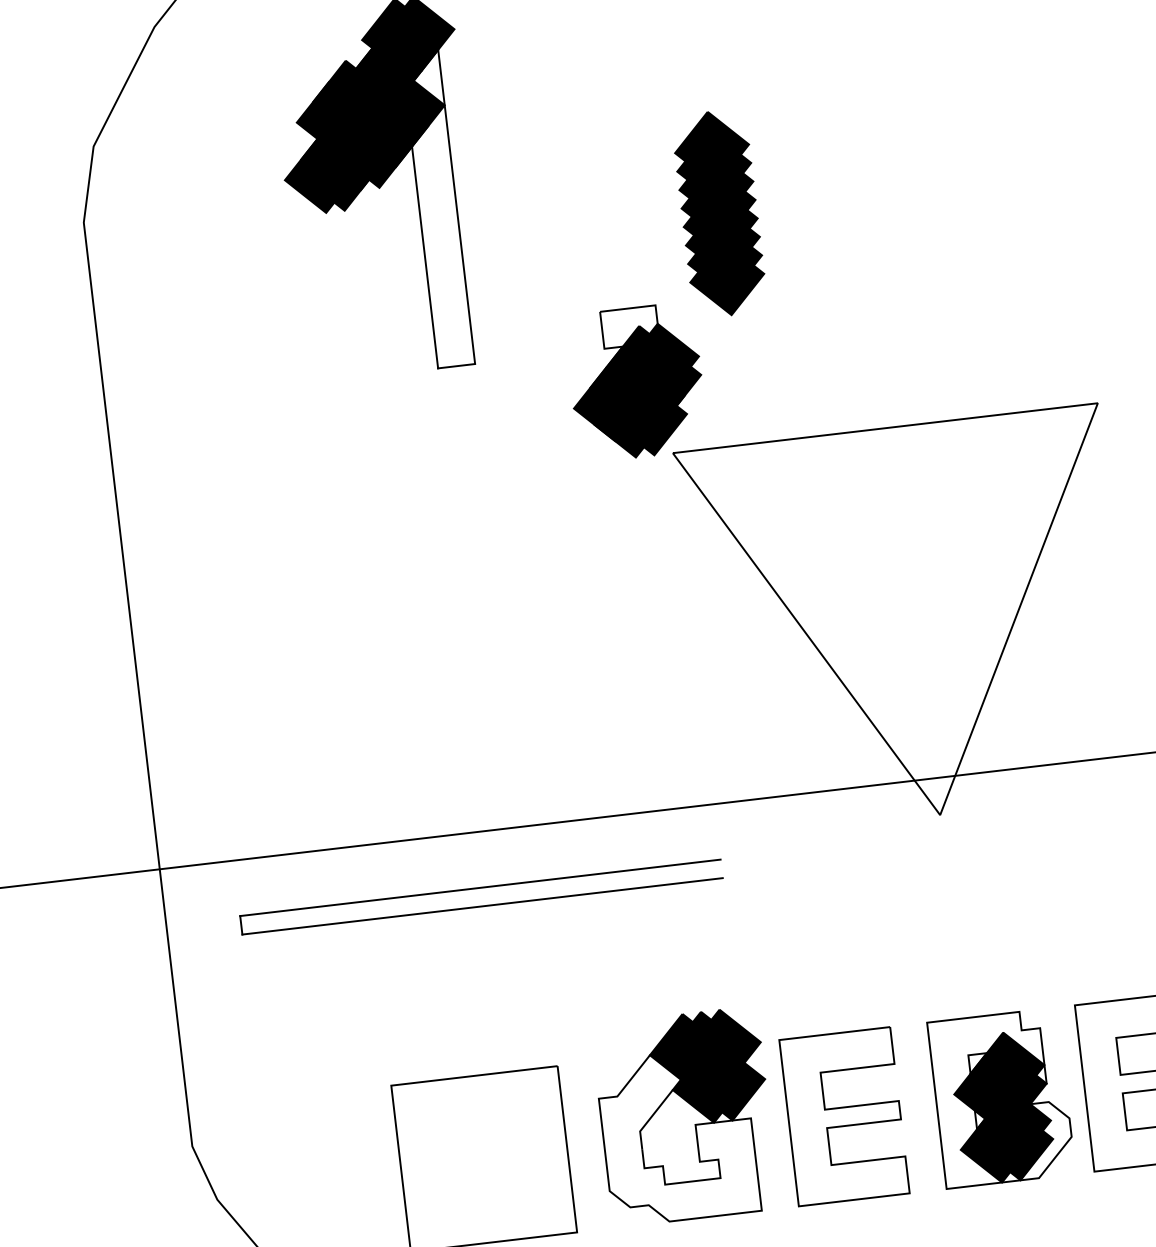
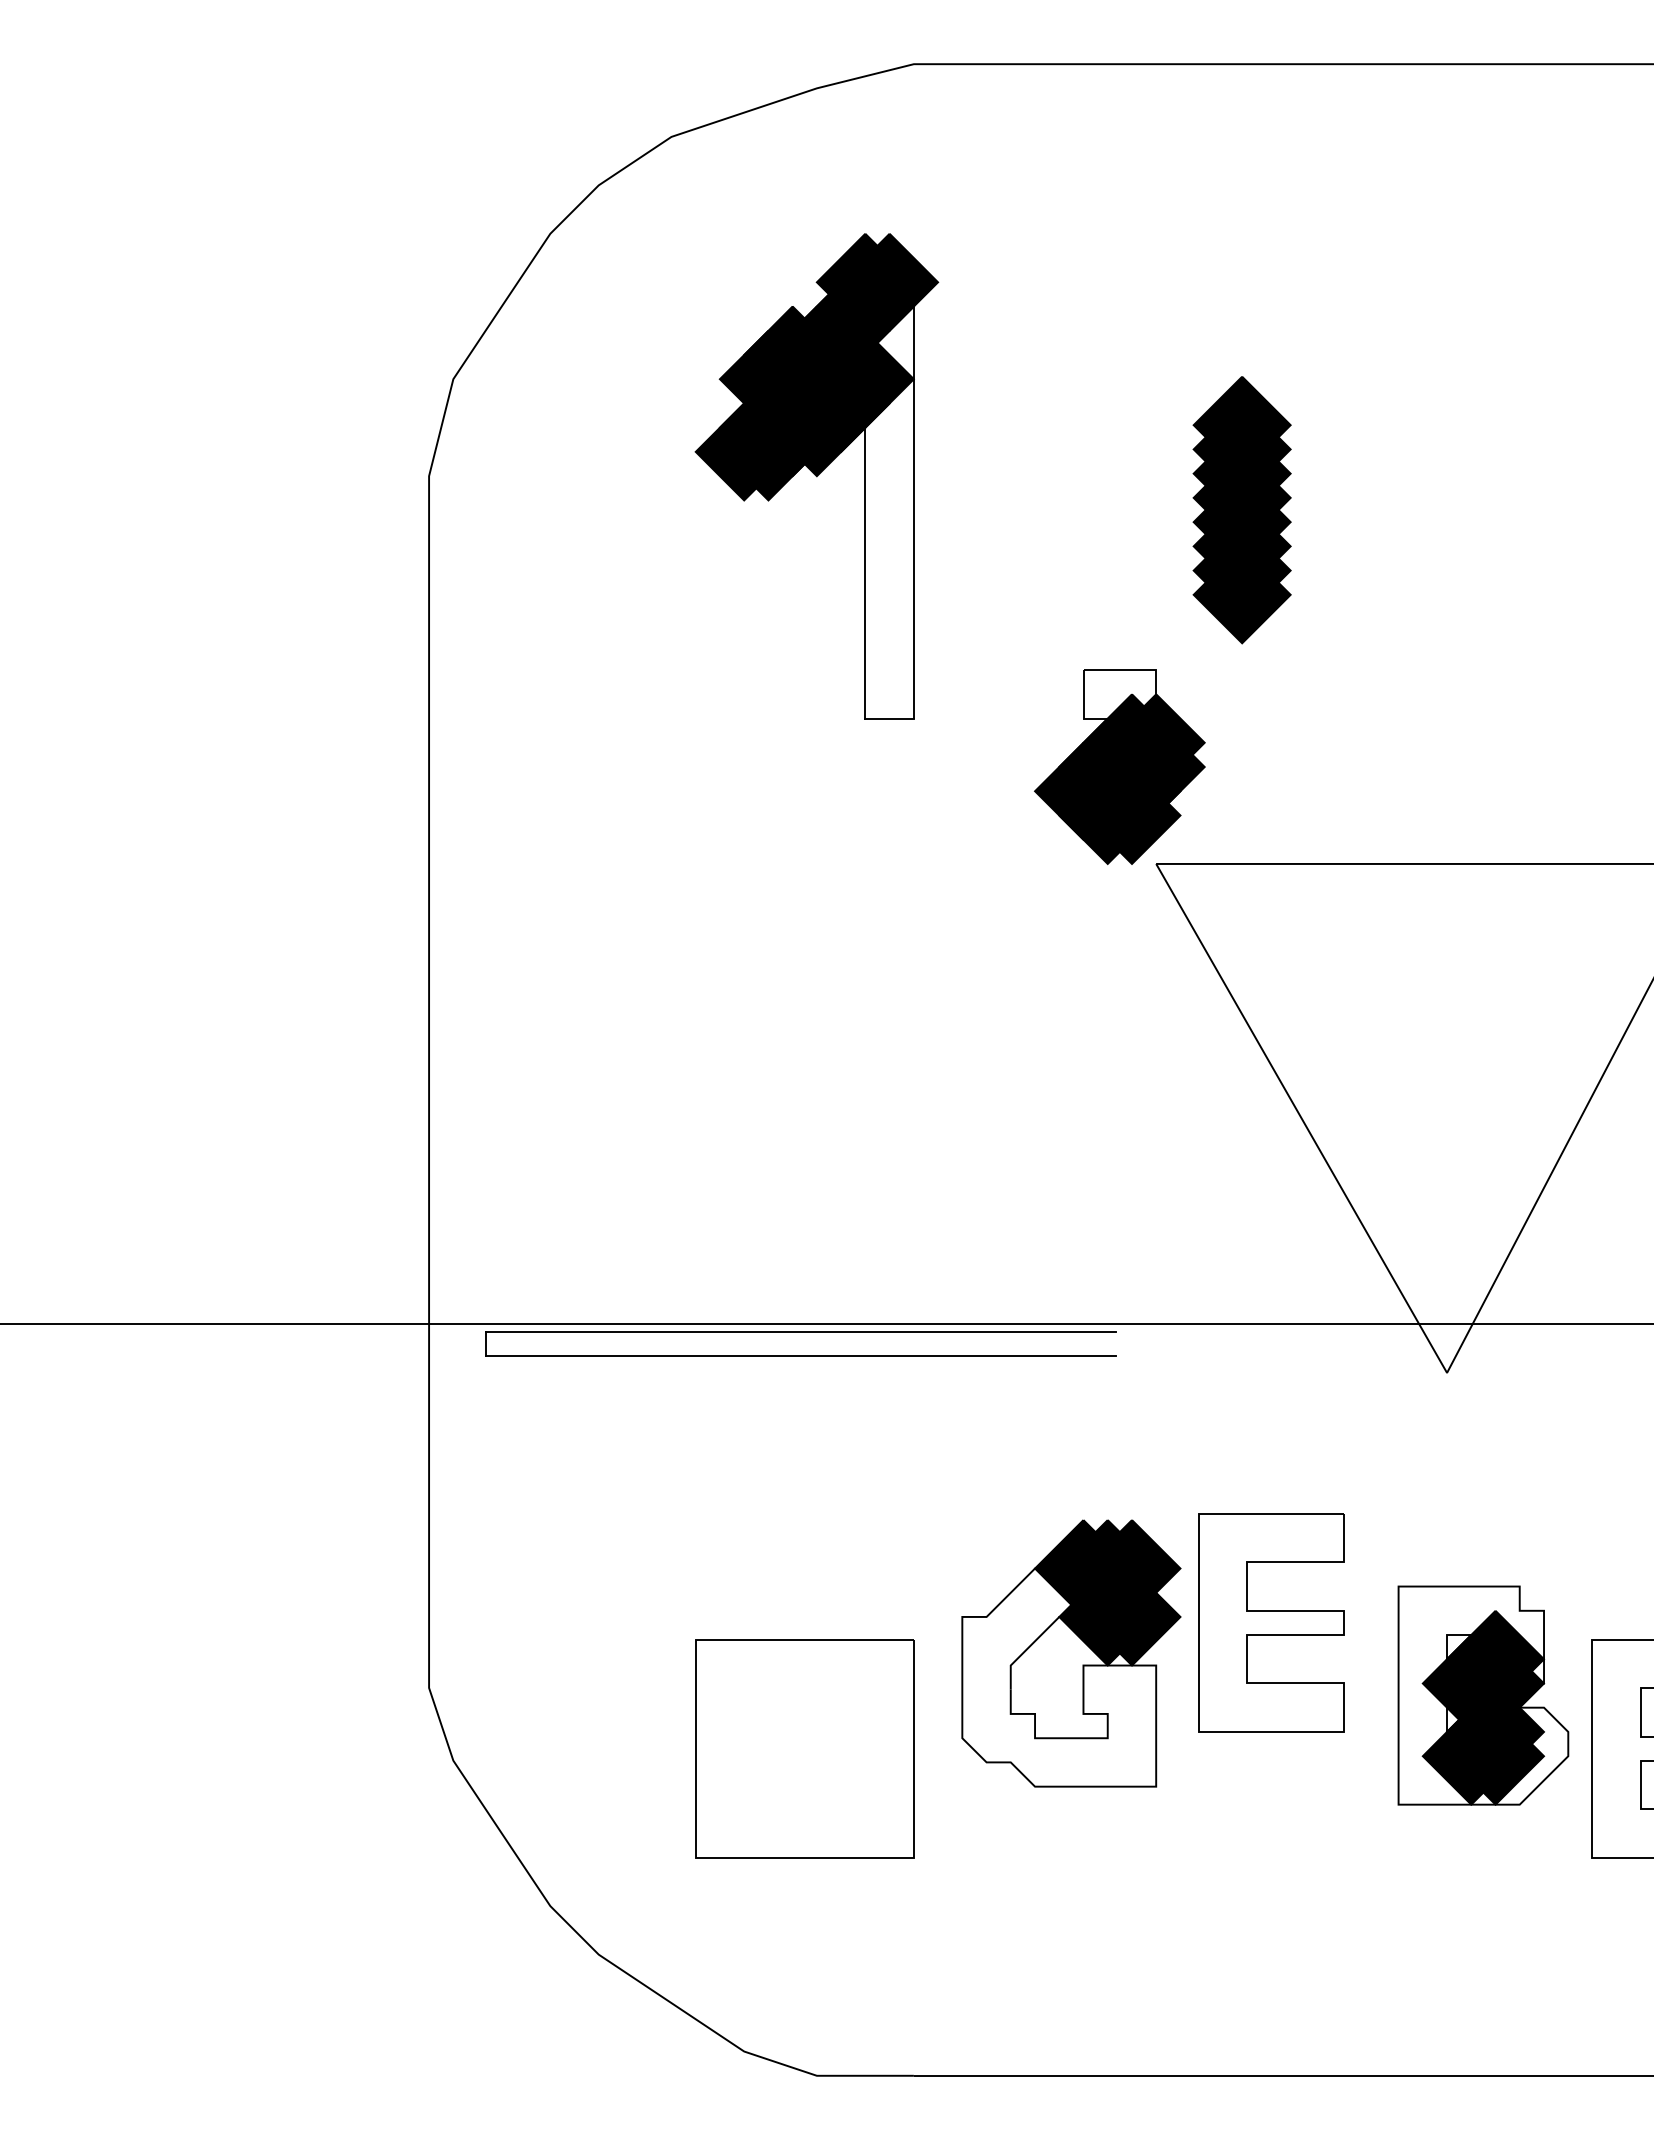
part: (719, 213) -> (1241, 510), moved
part: (479, 888) -> (800, 1332), moved
part: (1001, 1098) -> (1483, 1695), moved
part: (685, 1116) -> (1071, 1653), moved
part: (844, 1116) -> (1271, 1622), moved

